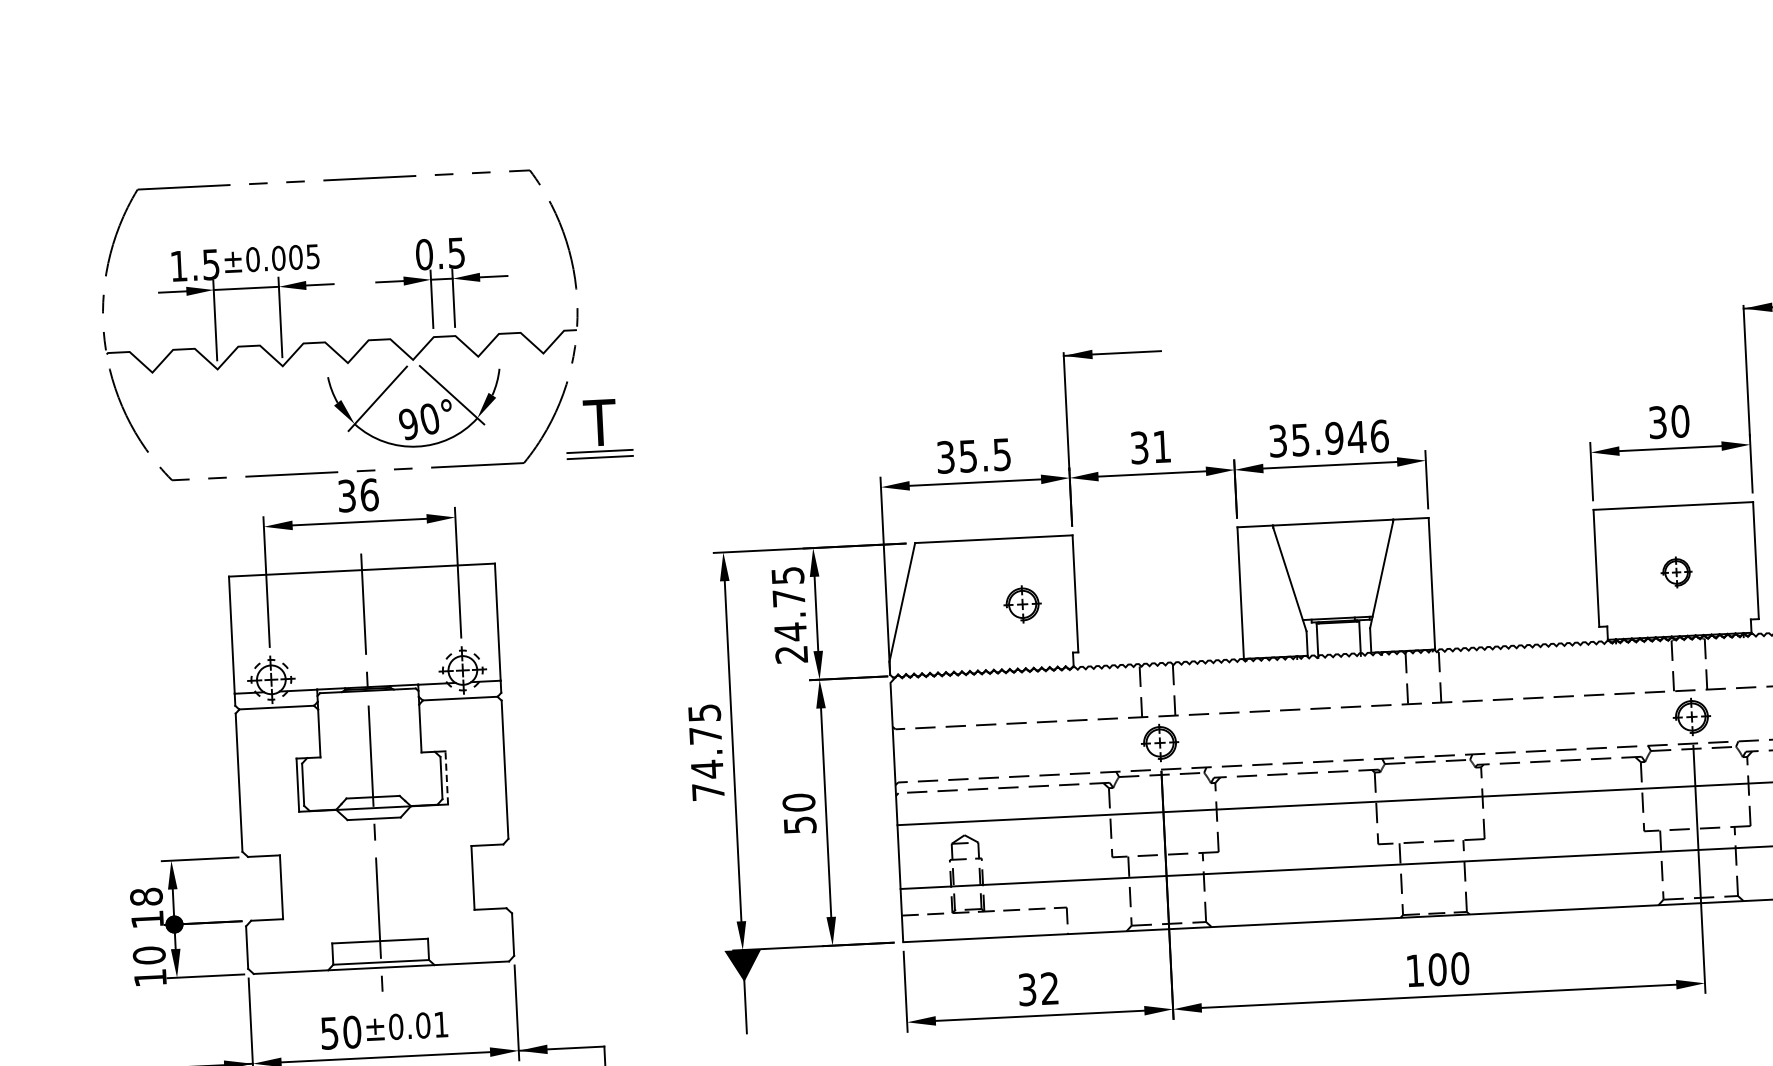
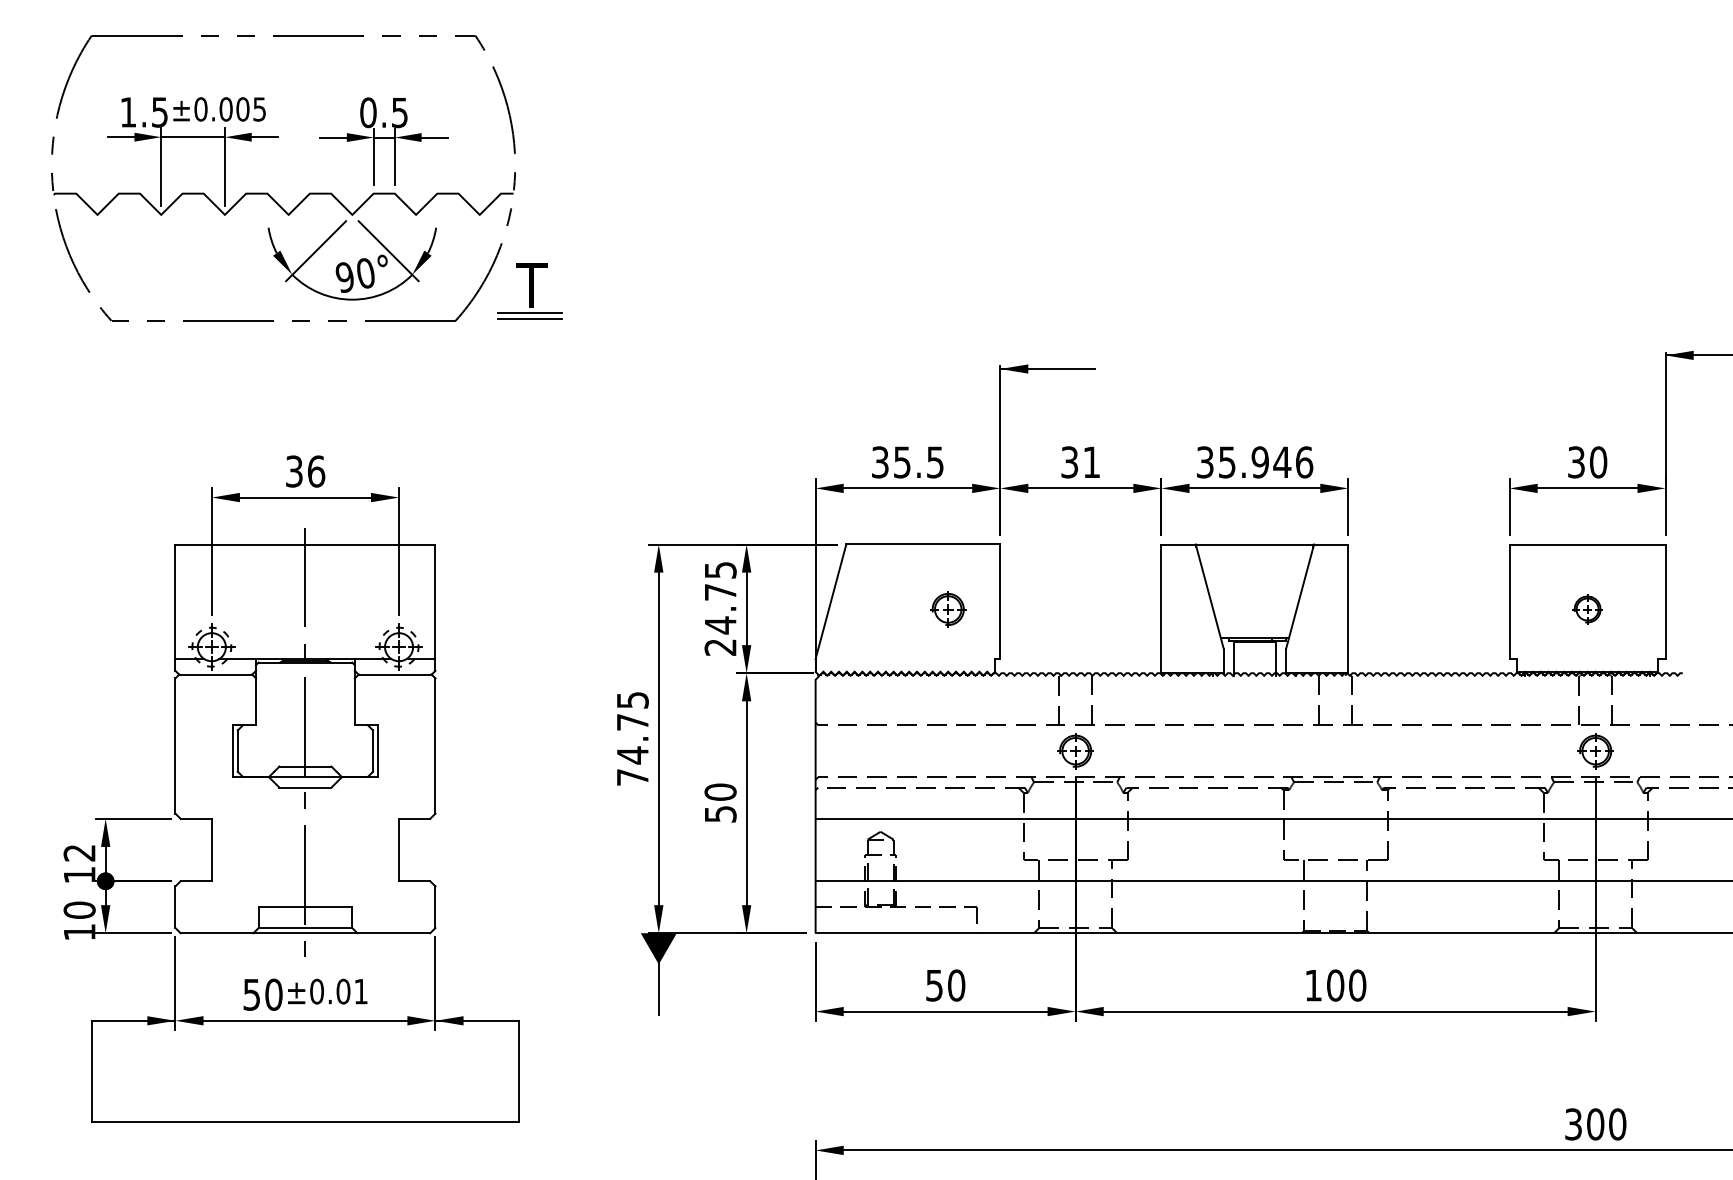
part: (368, 339) -> (309, 192), moved
line: (446, 777) -> (378, 750), dashed -> solid
text: (146, 896) -> (79, 852), 18 -> 12
text: (1038, 989) -> (945, 985), 32 -> 50

